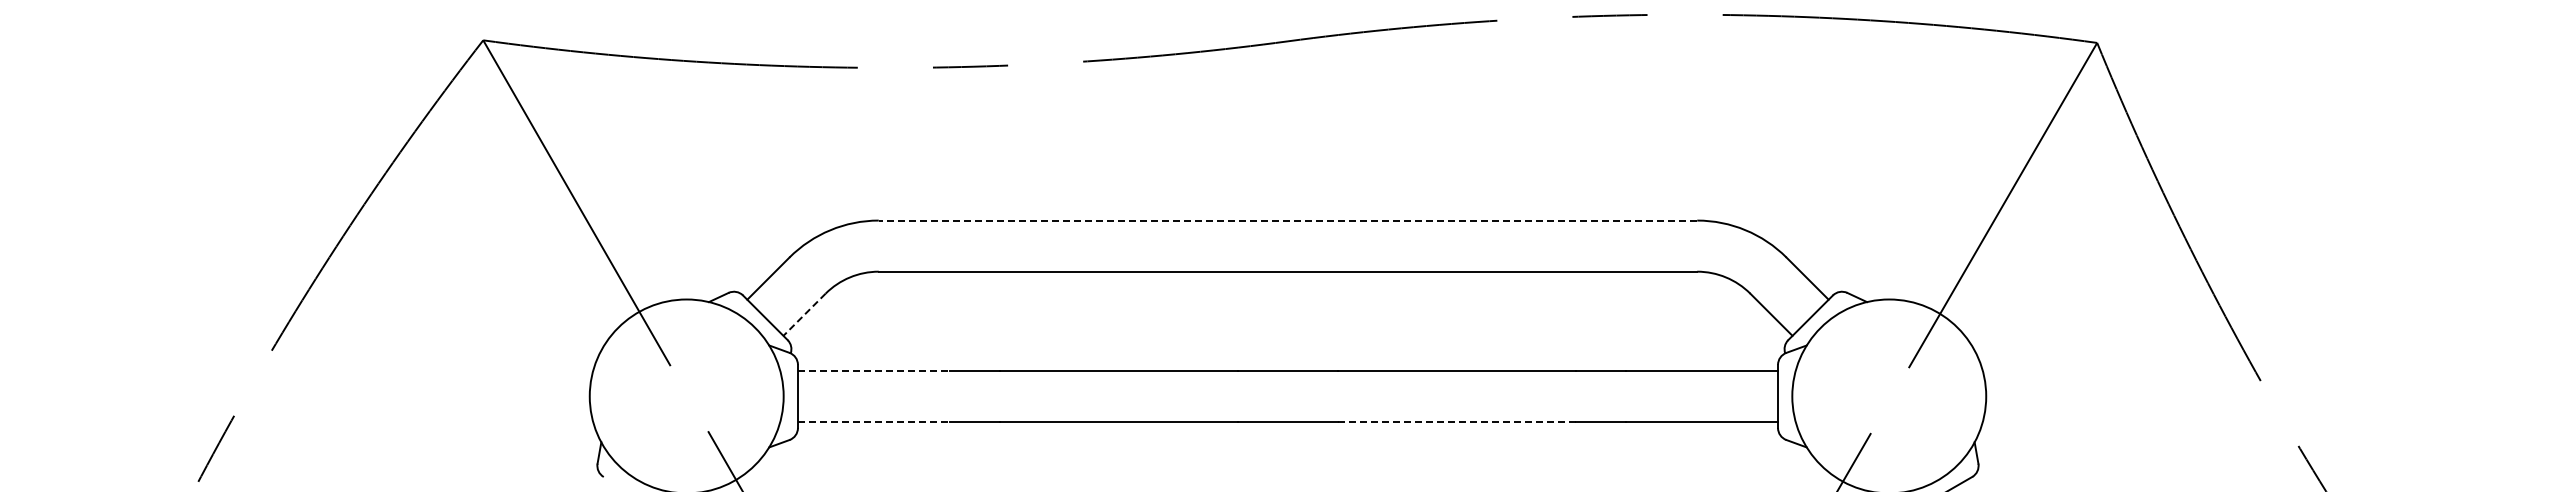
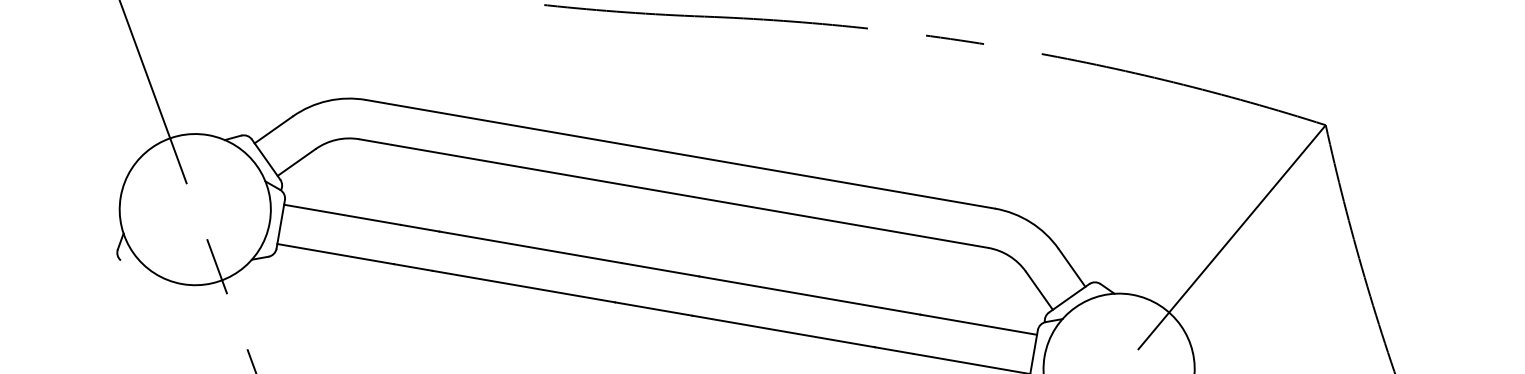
line: (1287, 220) -> (680, 154), dashed -> solid
line: (804, 314) -> (296, 162), dashed -> solid
line: (873, 370) -> (342, 214), dashed -> solid
line: (873, 422) -> (335, 254), dashed -> solid
line: (1457, 422) -> (783, 331), dashed -> solid

